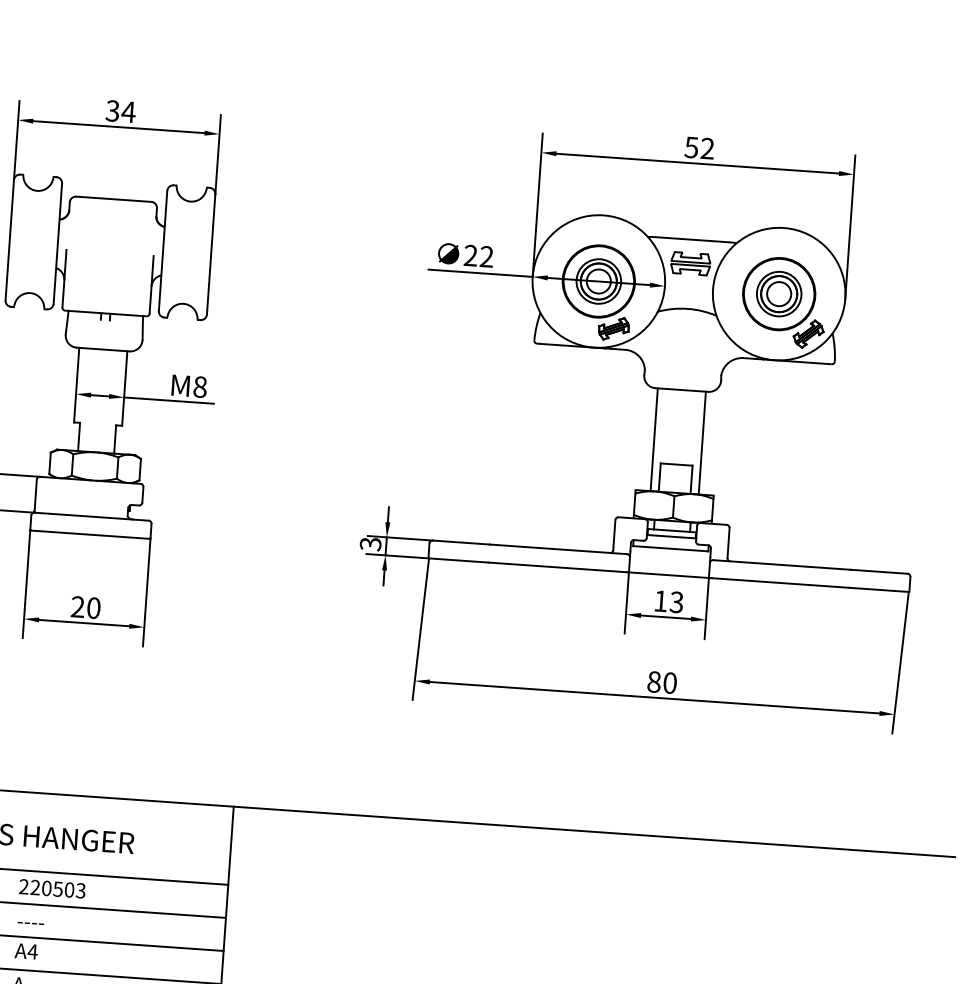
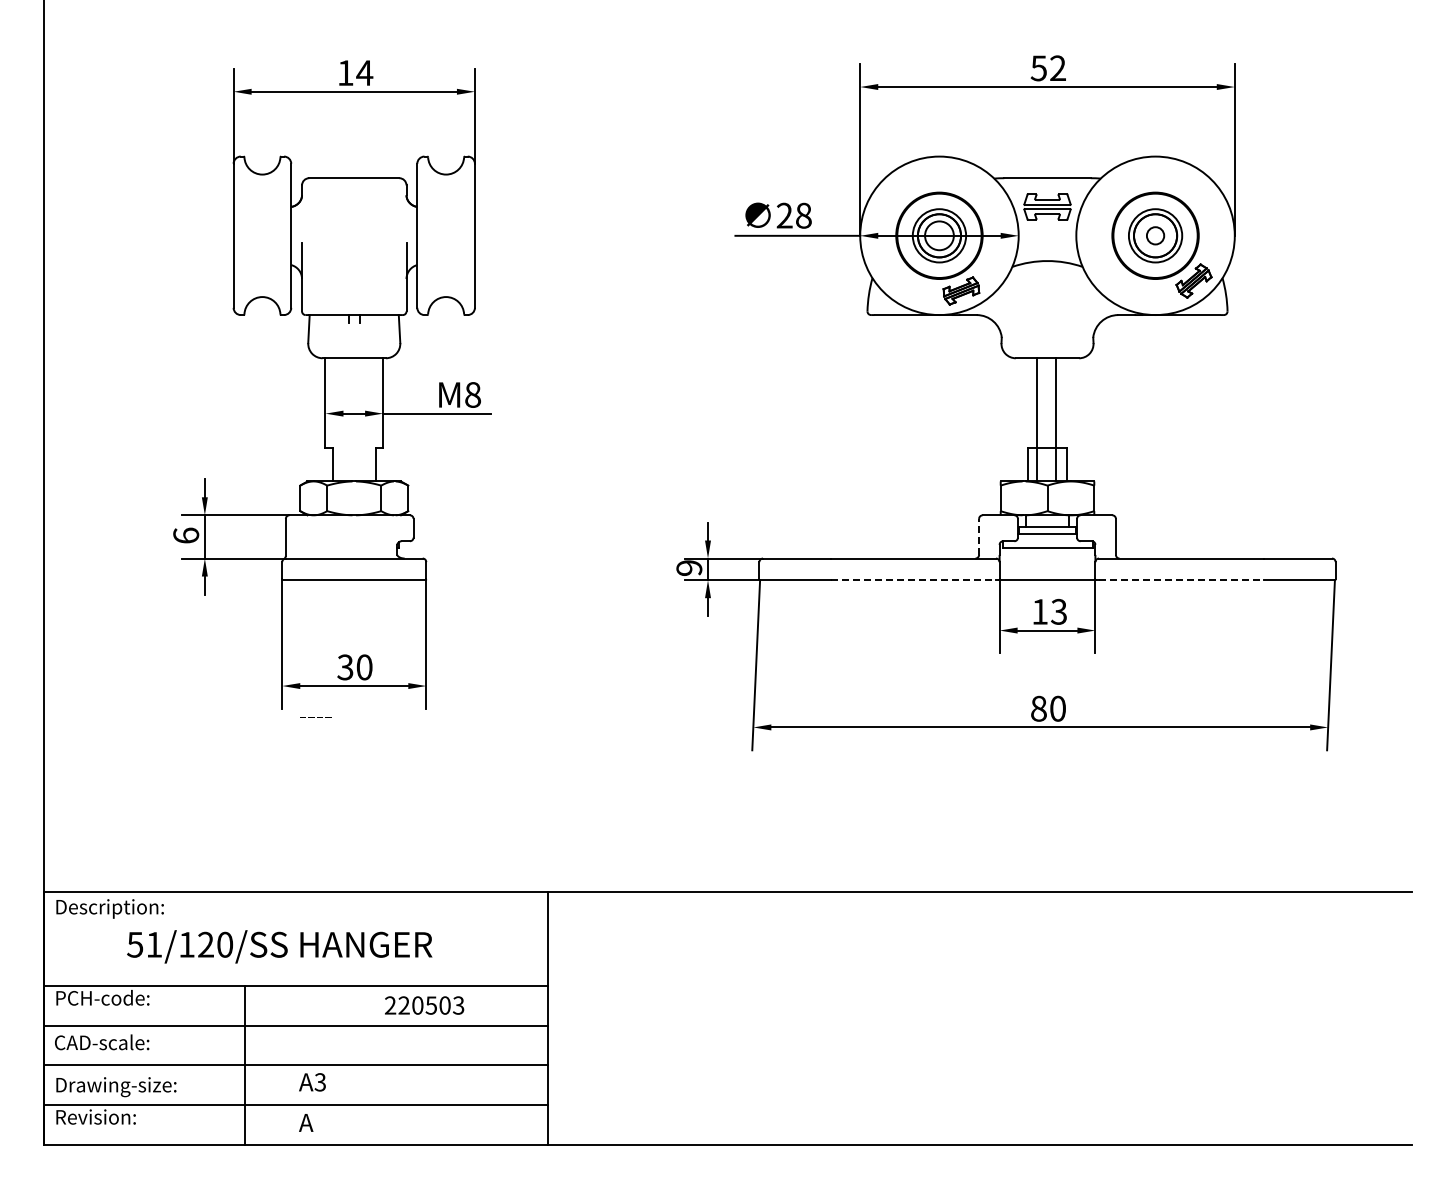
text: (112, 111) -> (345, 73), 34 -> 14
text: (486, 256) -> (803, 215), 22 -> 28
circle: (779, 293) -> (1155, 235), size x0.6
line: (654, 439) -> (1055, 419), moved
line: (702, 442) -> (1037, 419), moved
line: (614, 534) -> (979, 536), solid -> dashed
text: (370, 544) -> (689, 568), 3 -> 9
line: (557, 567) -> (914, 580), solid -> dashed
line: (780, 583) -> (1181, 580), solid -> dashed
text: (77, 607) -> (345, 667), 20 -> 30
text: (52, 888) -> (424, 1005), moved
text: (30, 923) -> (315, 717), moved
text: (32, 952) -> (320, 1082), A4 -> A3

